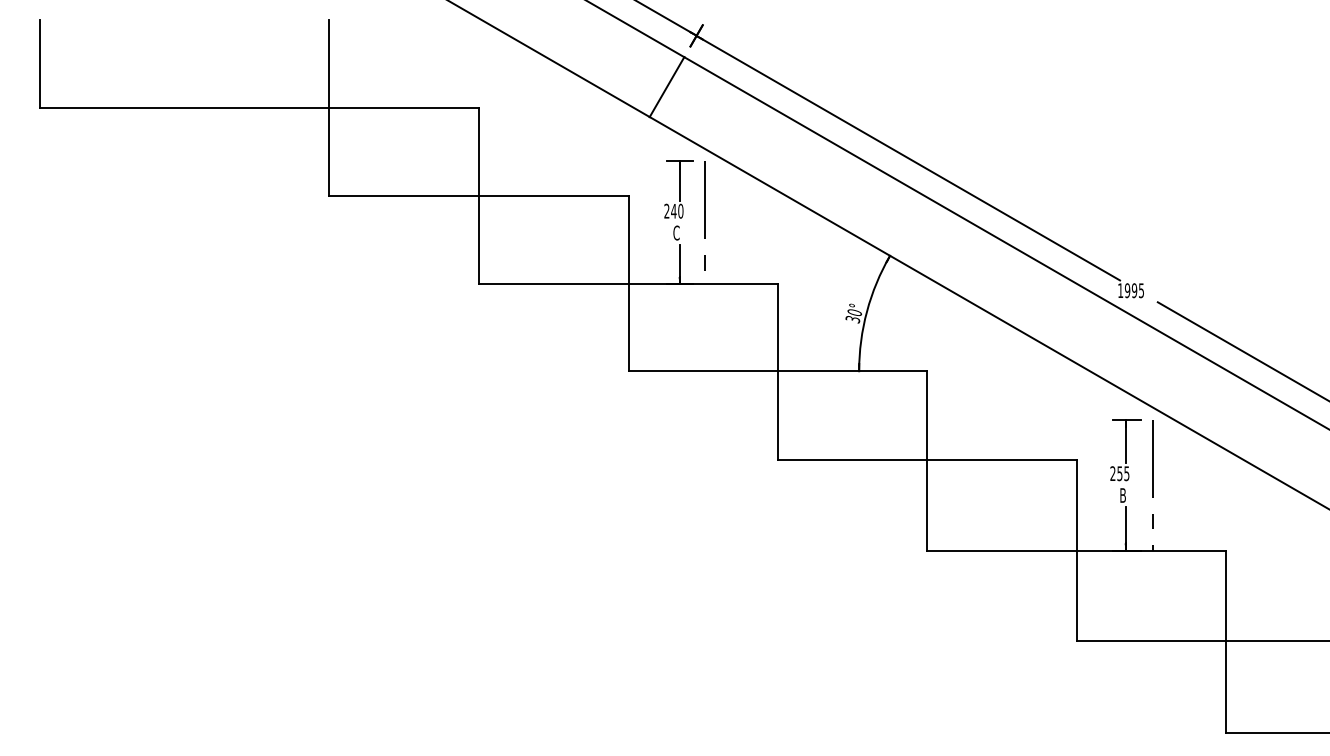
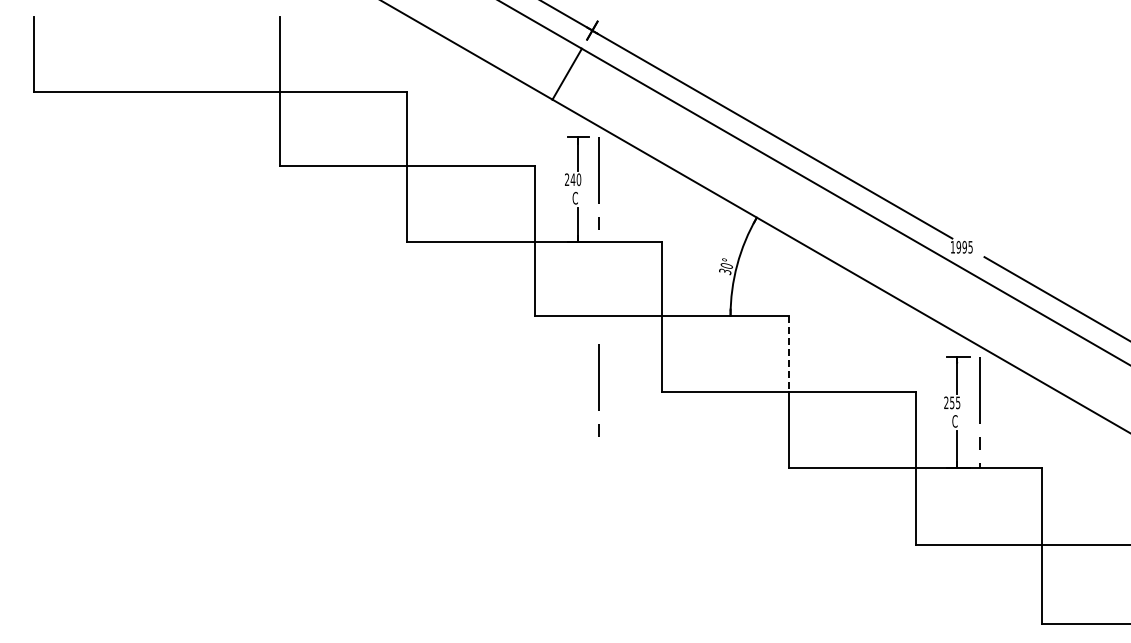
line: (927, 415) -> (788, 353), solid -> dashed
line: (703, 459) -> (598, 390), added
text: (1122, 495) -> (954, 421), B -> C

